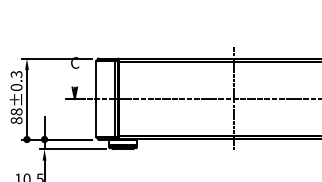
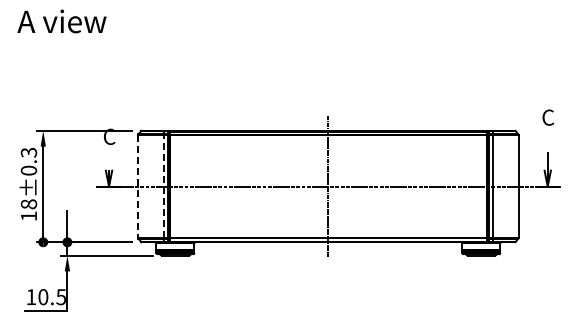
line: (96, 99) -> (138, 186), solid -> dashed
line: (114, 99) -> (163, 186), solid -> dashed
text: (16, 120) -> (28, 216), 88±0.3 -> 18±0.3

